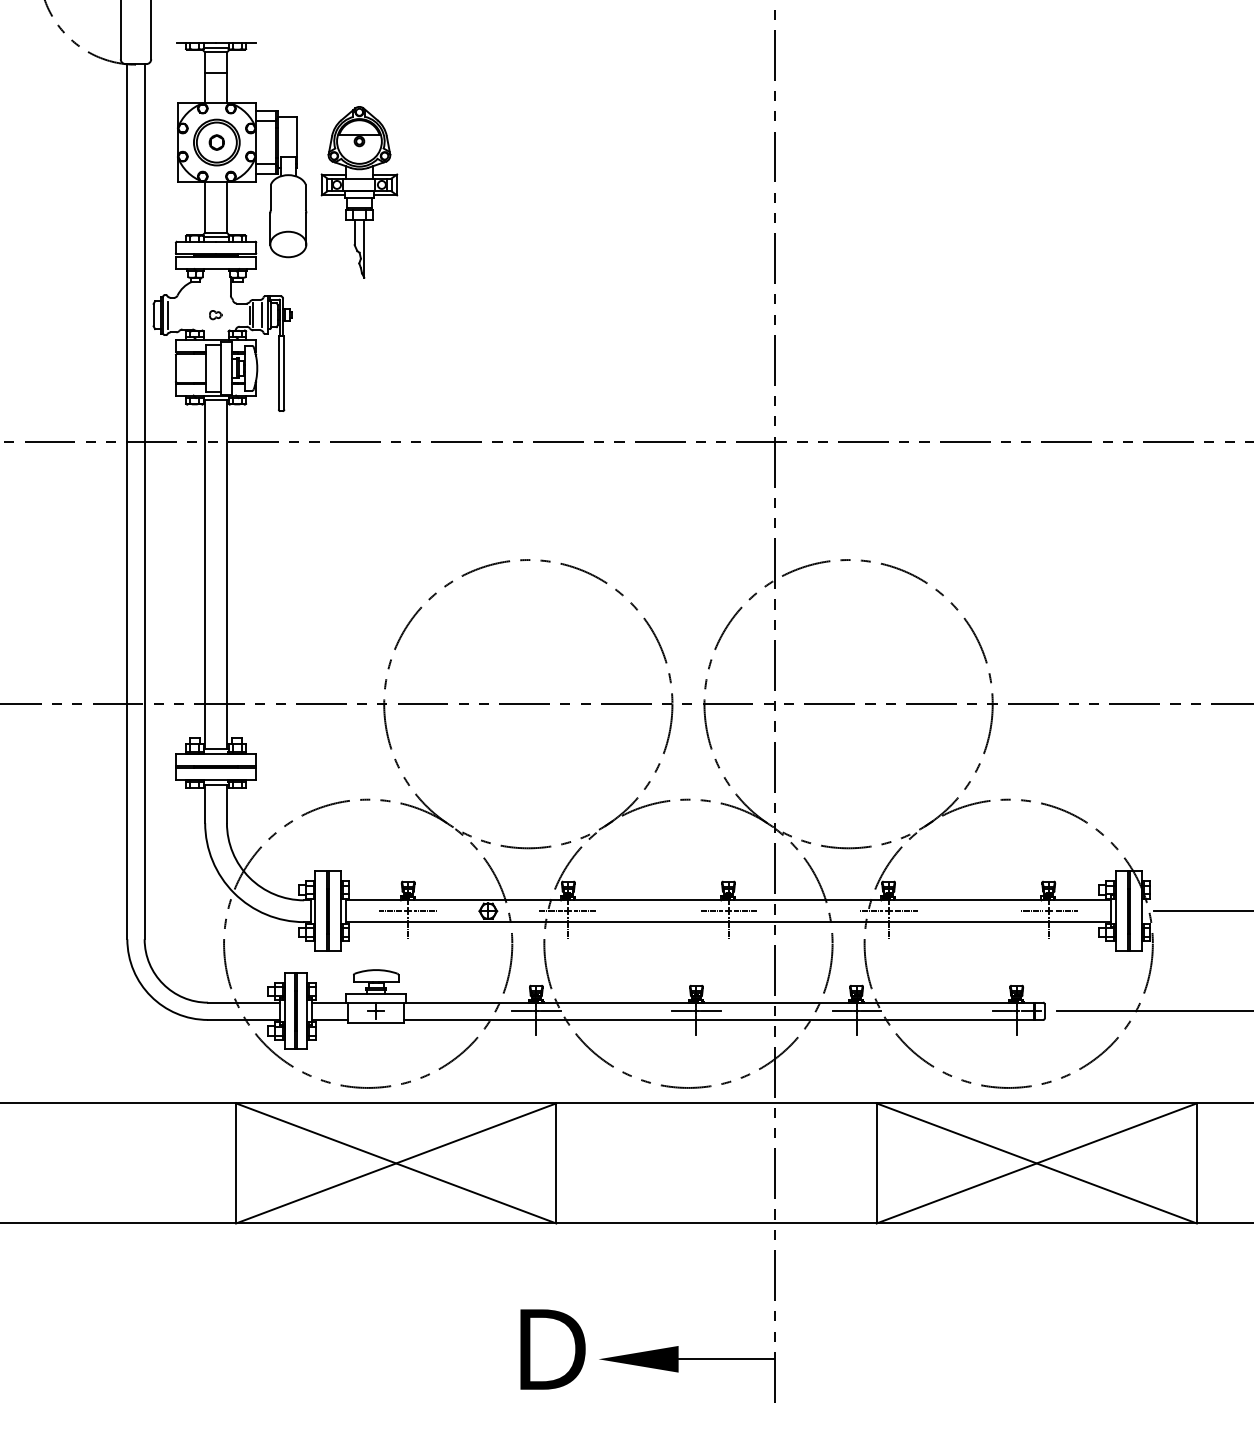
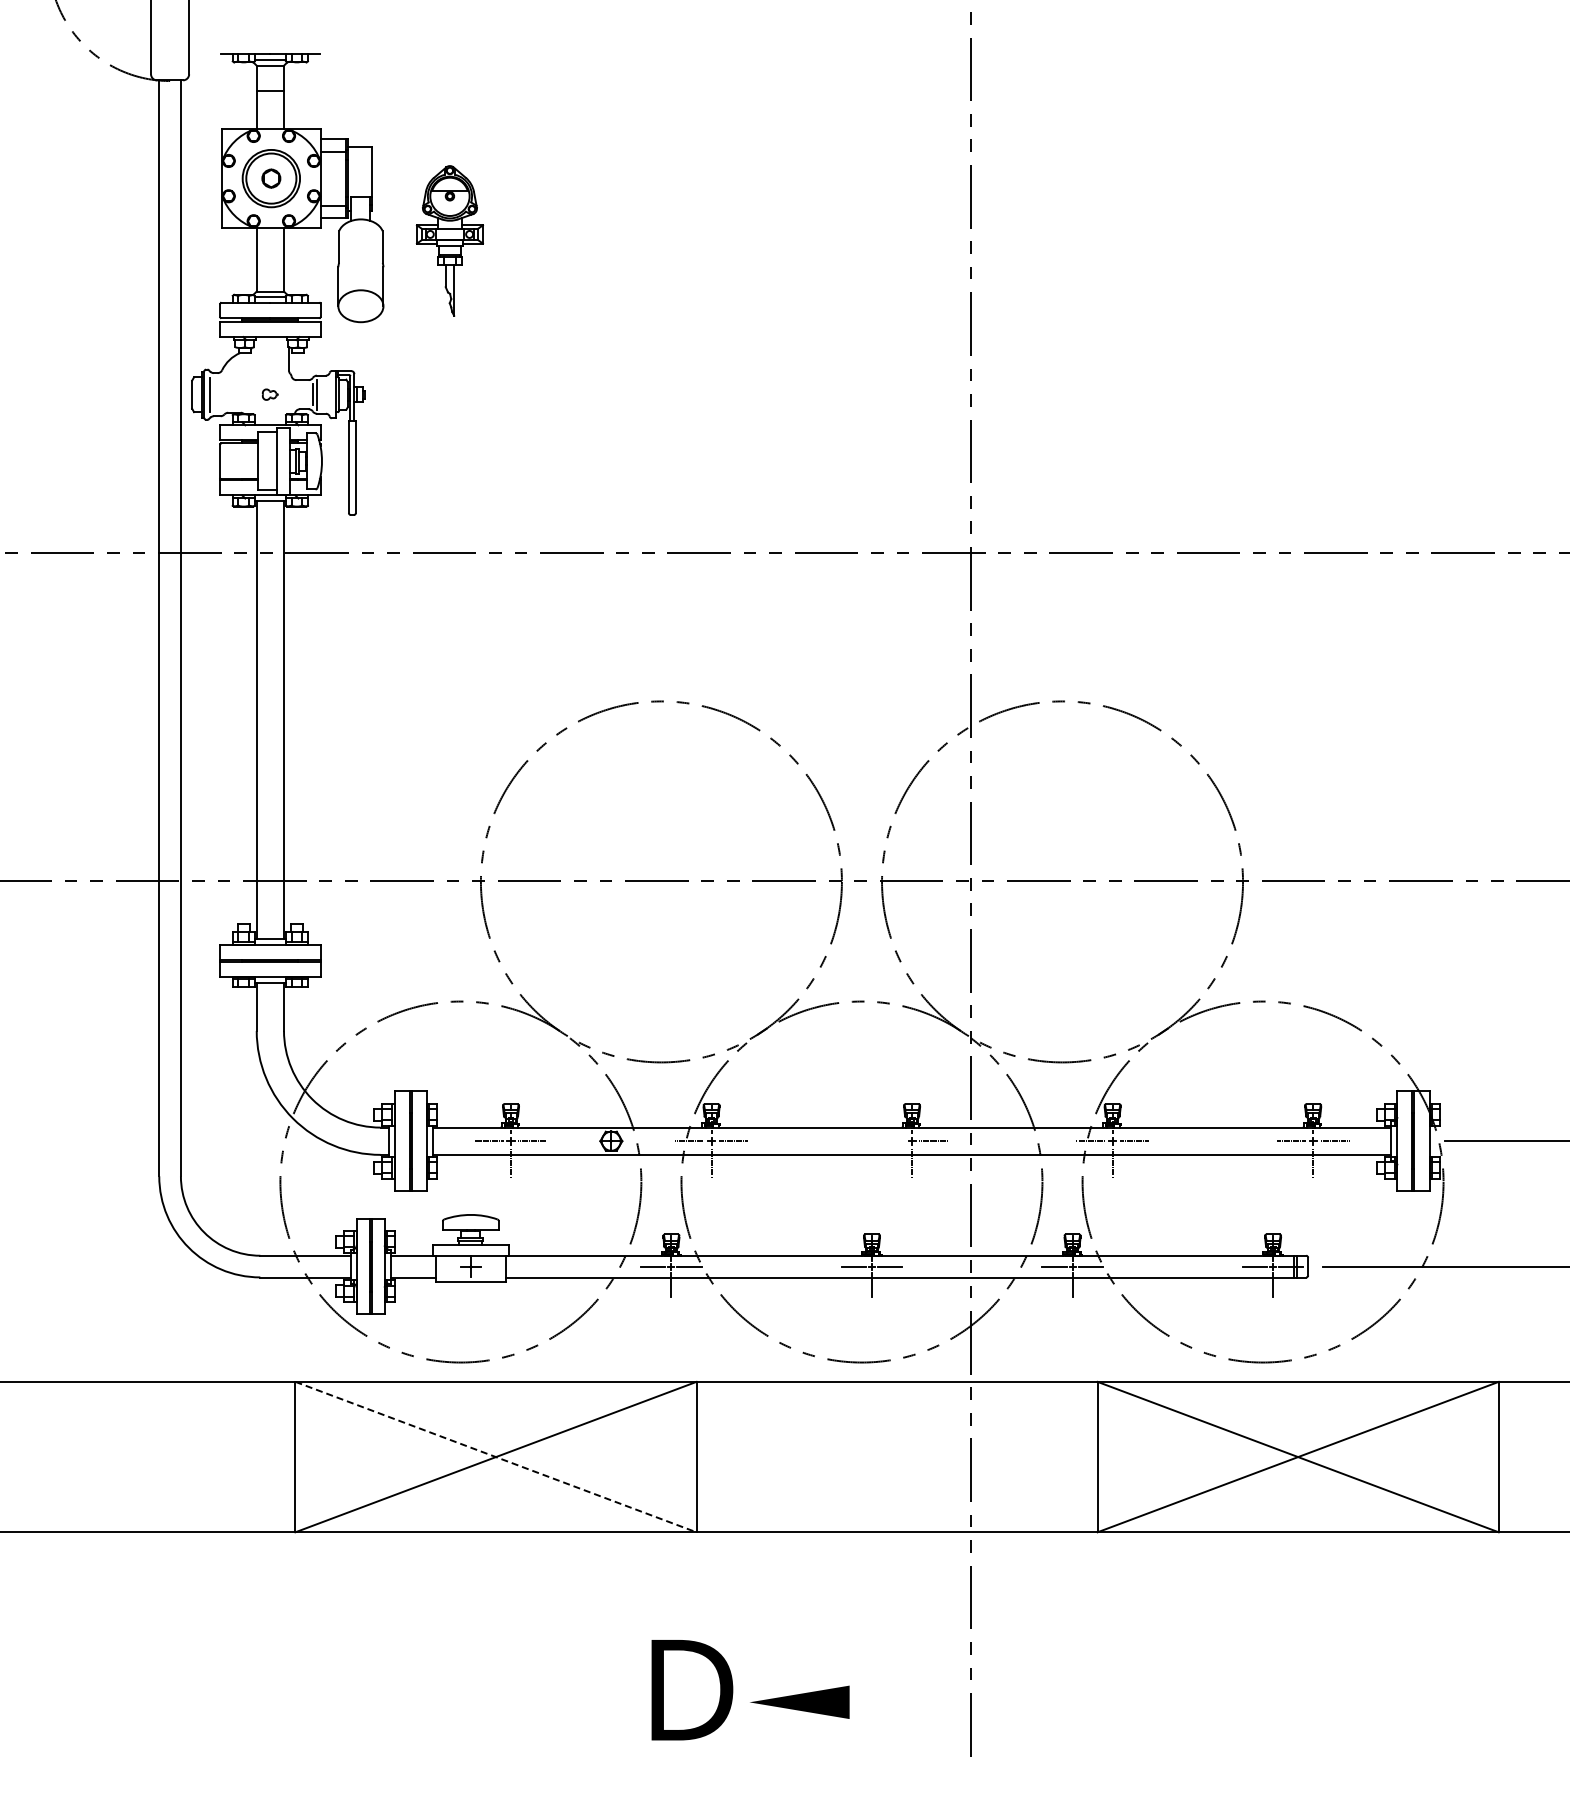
part: (359, 191) -> (449, 240), size x0.7
line: (262, 314) -> (328, 394), removed
line: (710, 911) -> (889, 1141), removed
line: (396, 1163) -> (496, 1457), solid -> dashed
line: (726, 1359) -> (909, 1702), removed

